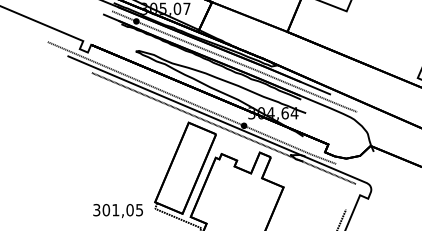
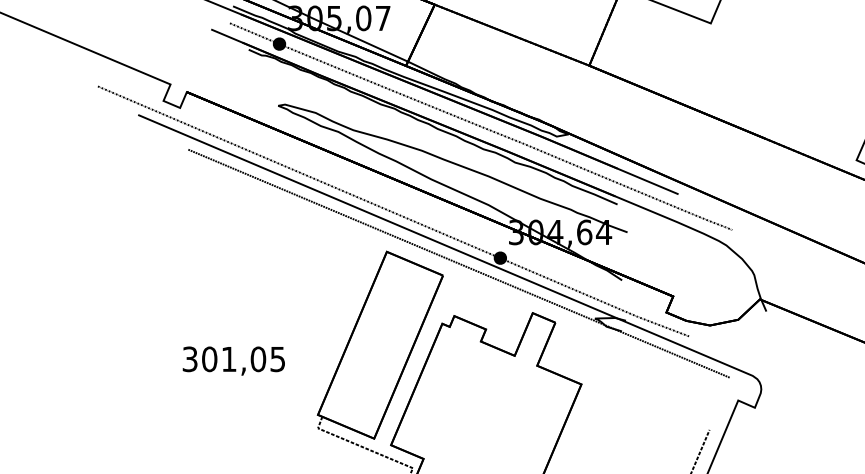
text: (117, 210) -> (232, 360), moved

